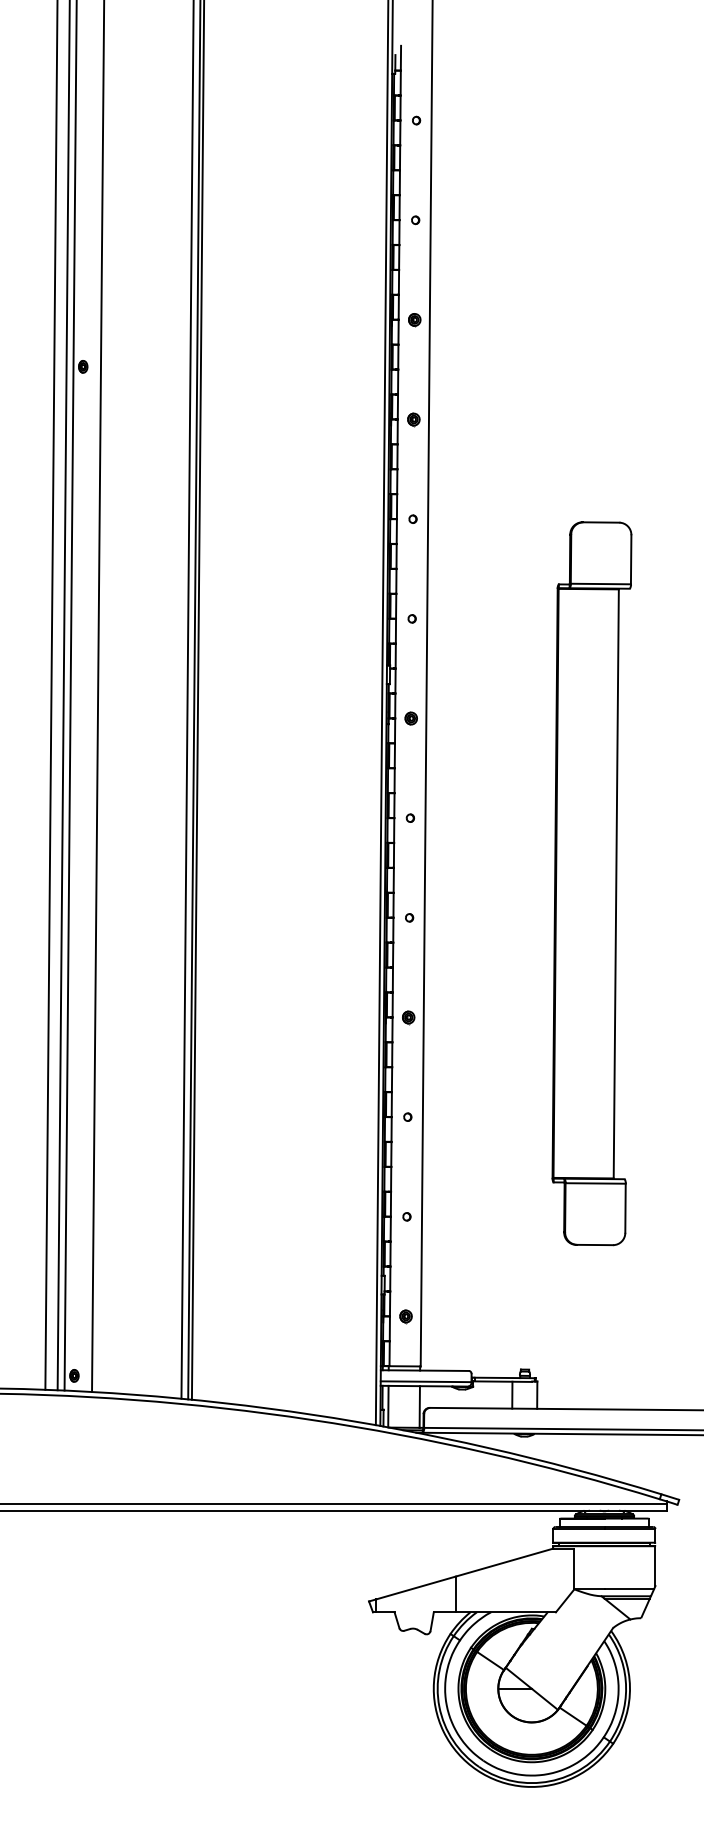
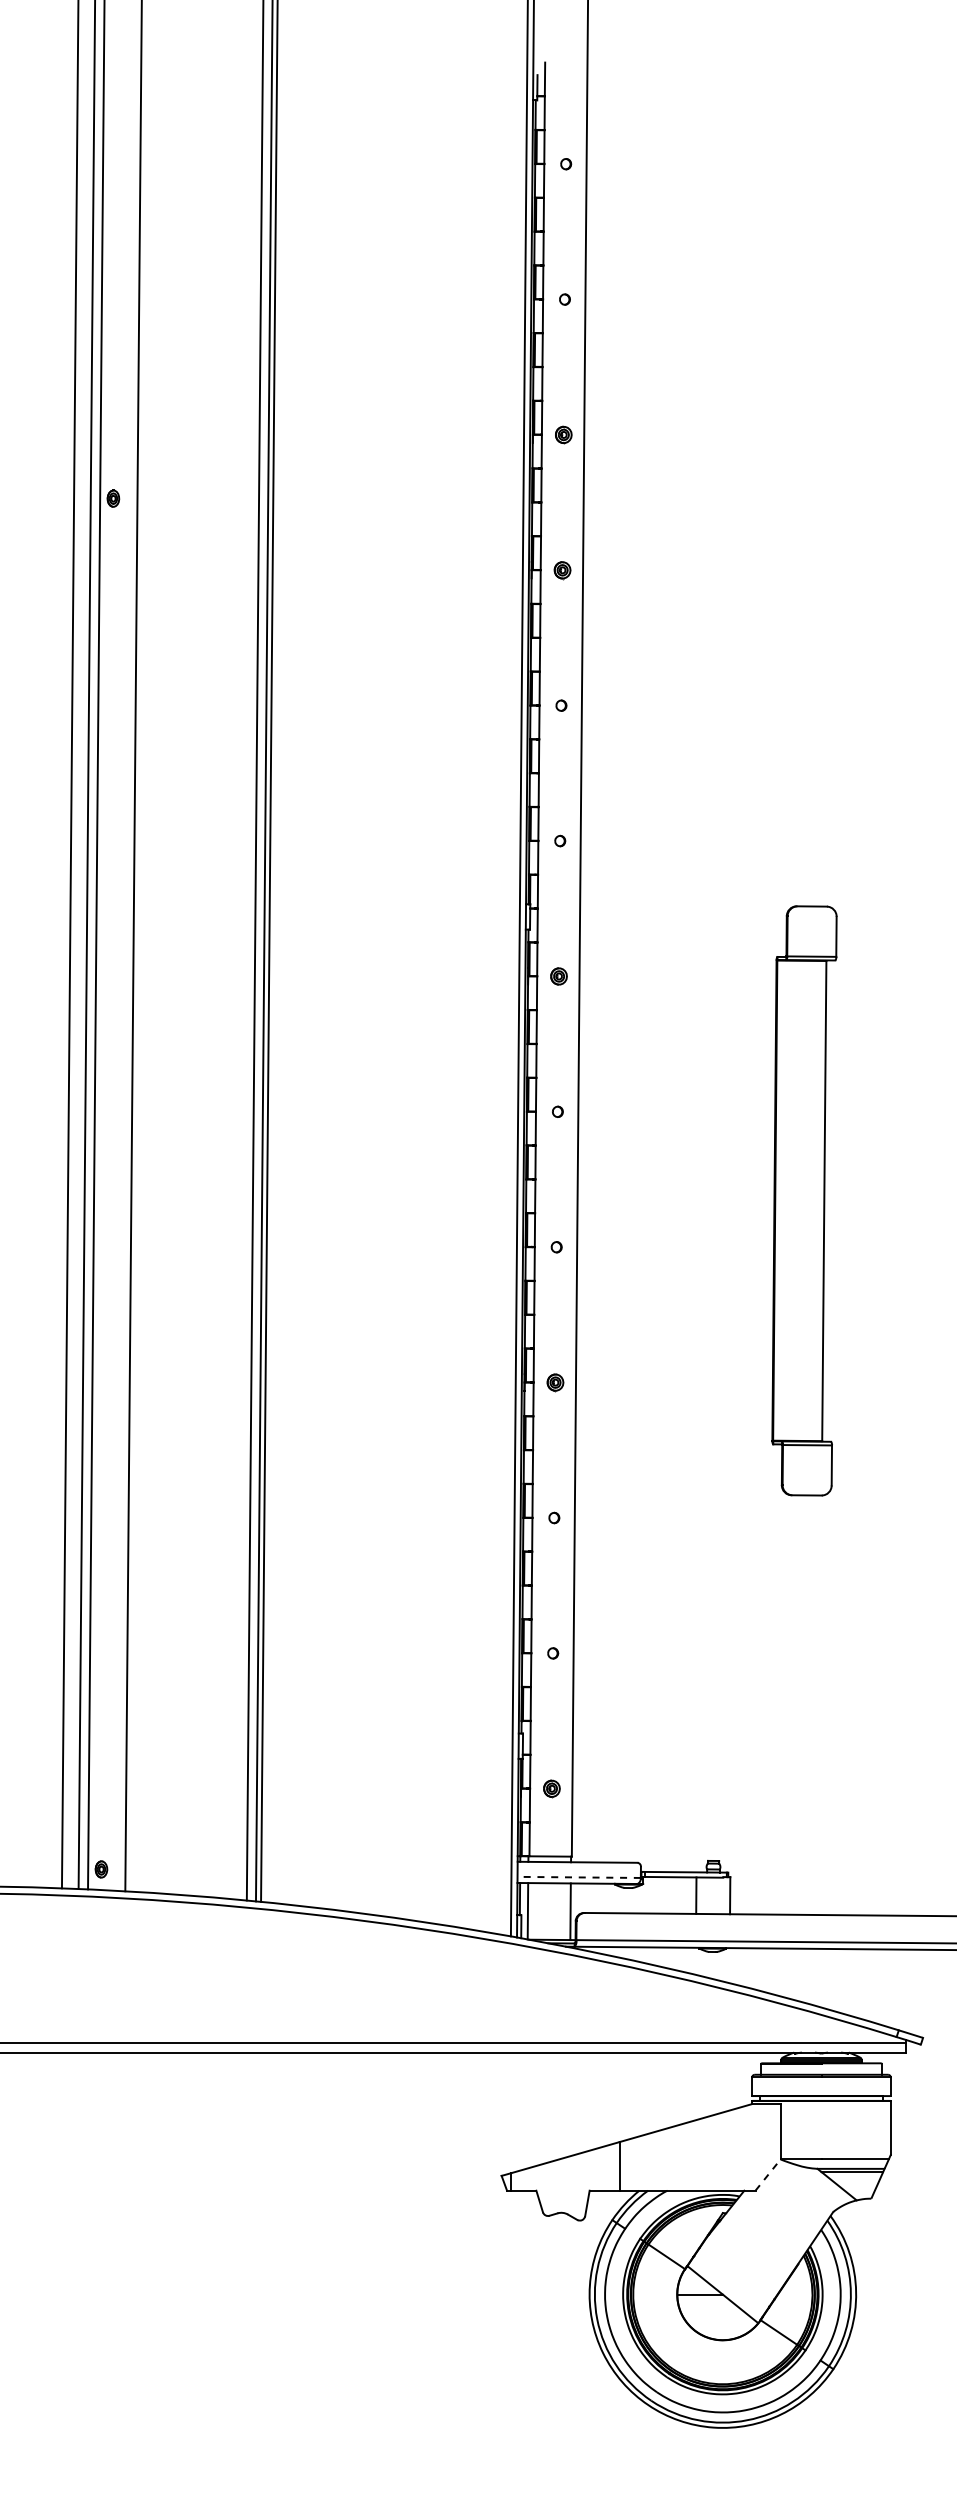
part: (591, 883) -> (804, 1200), size x0.6
line: (426, 1381) -> (579, 1877), solid -> dashed
line: (565, 1600) -> (768, 2174), solid -> dashed

